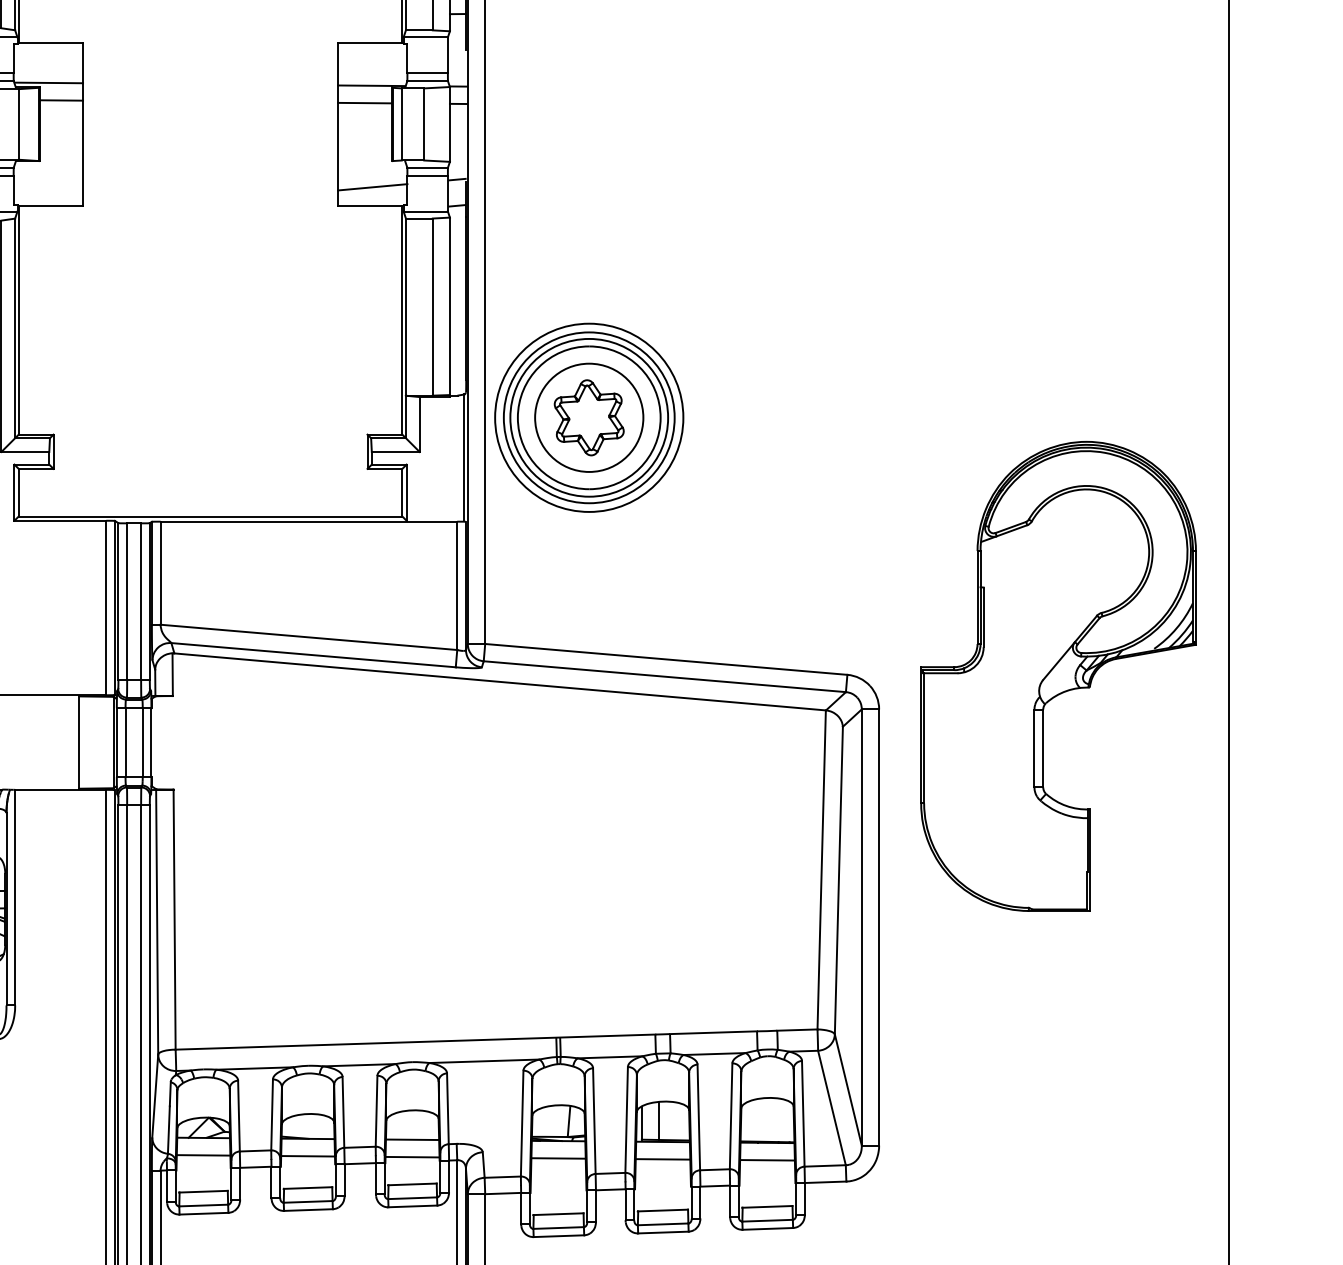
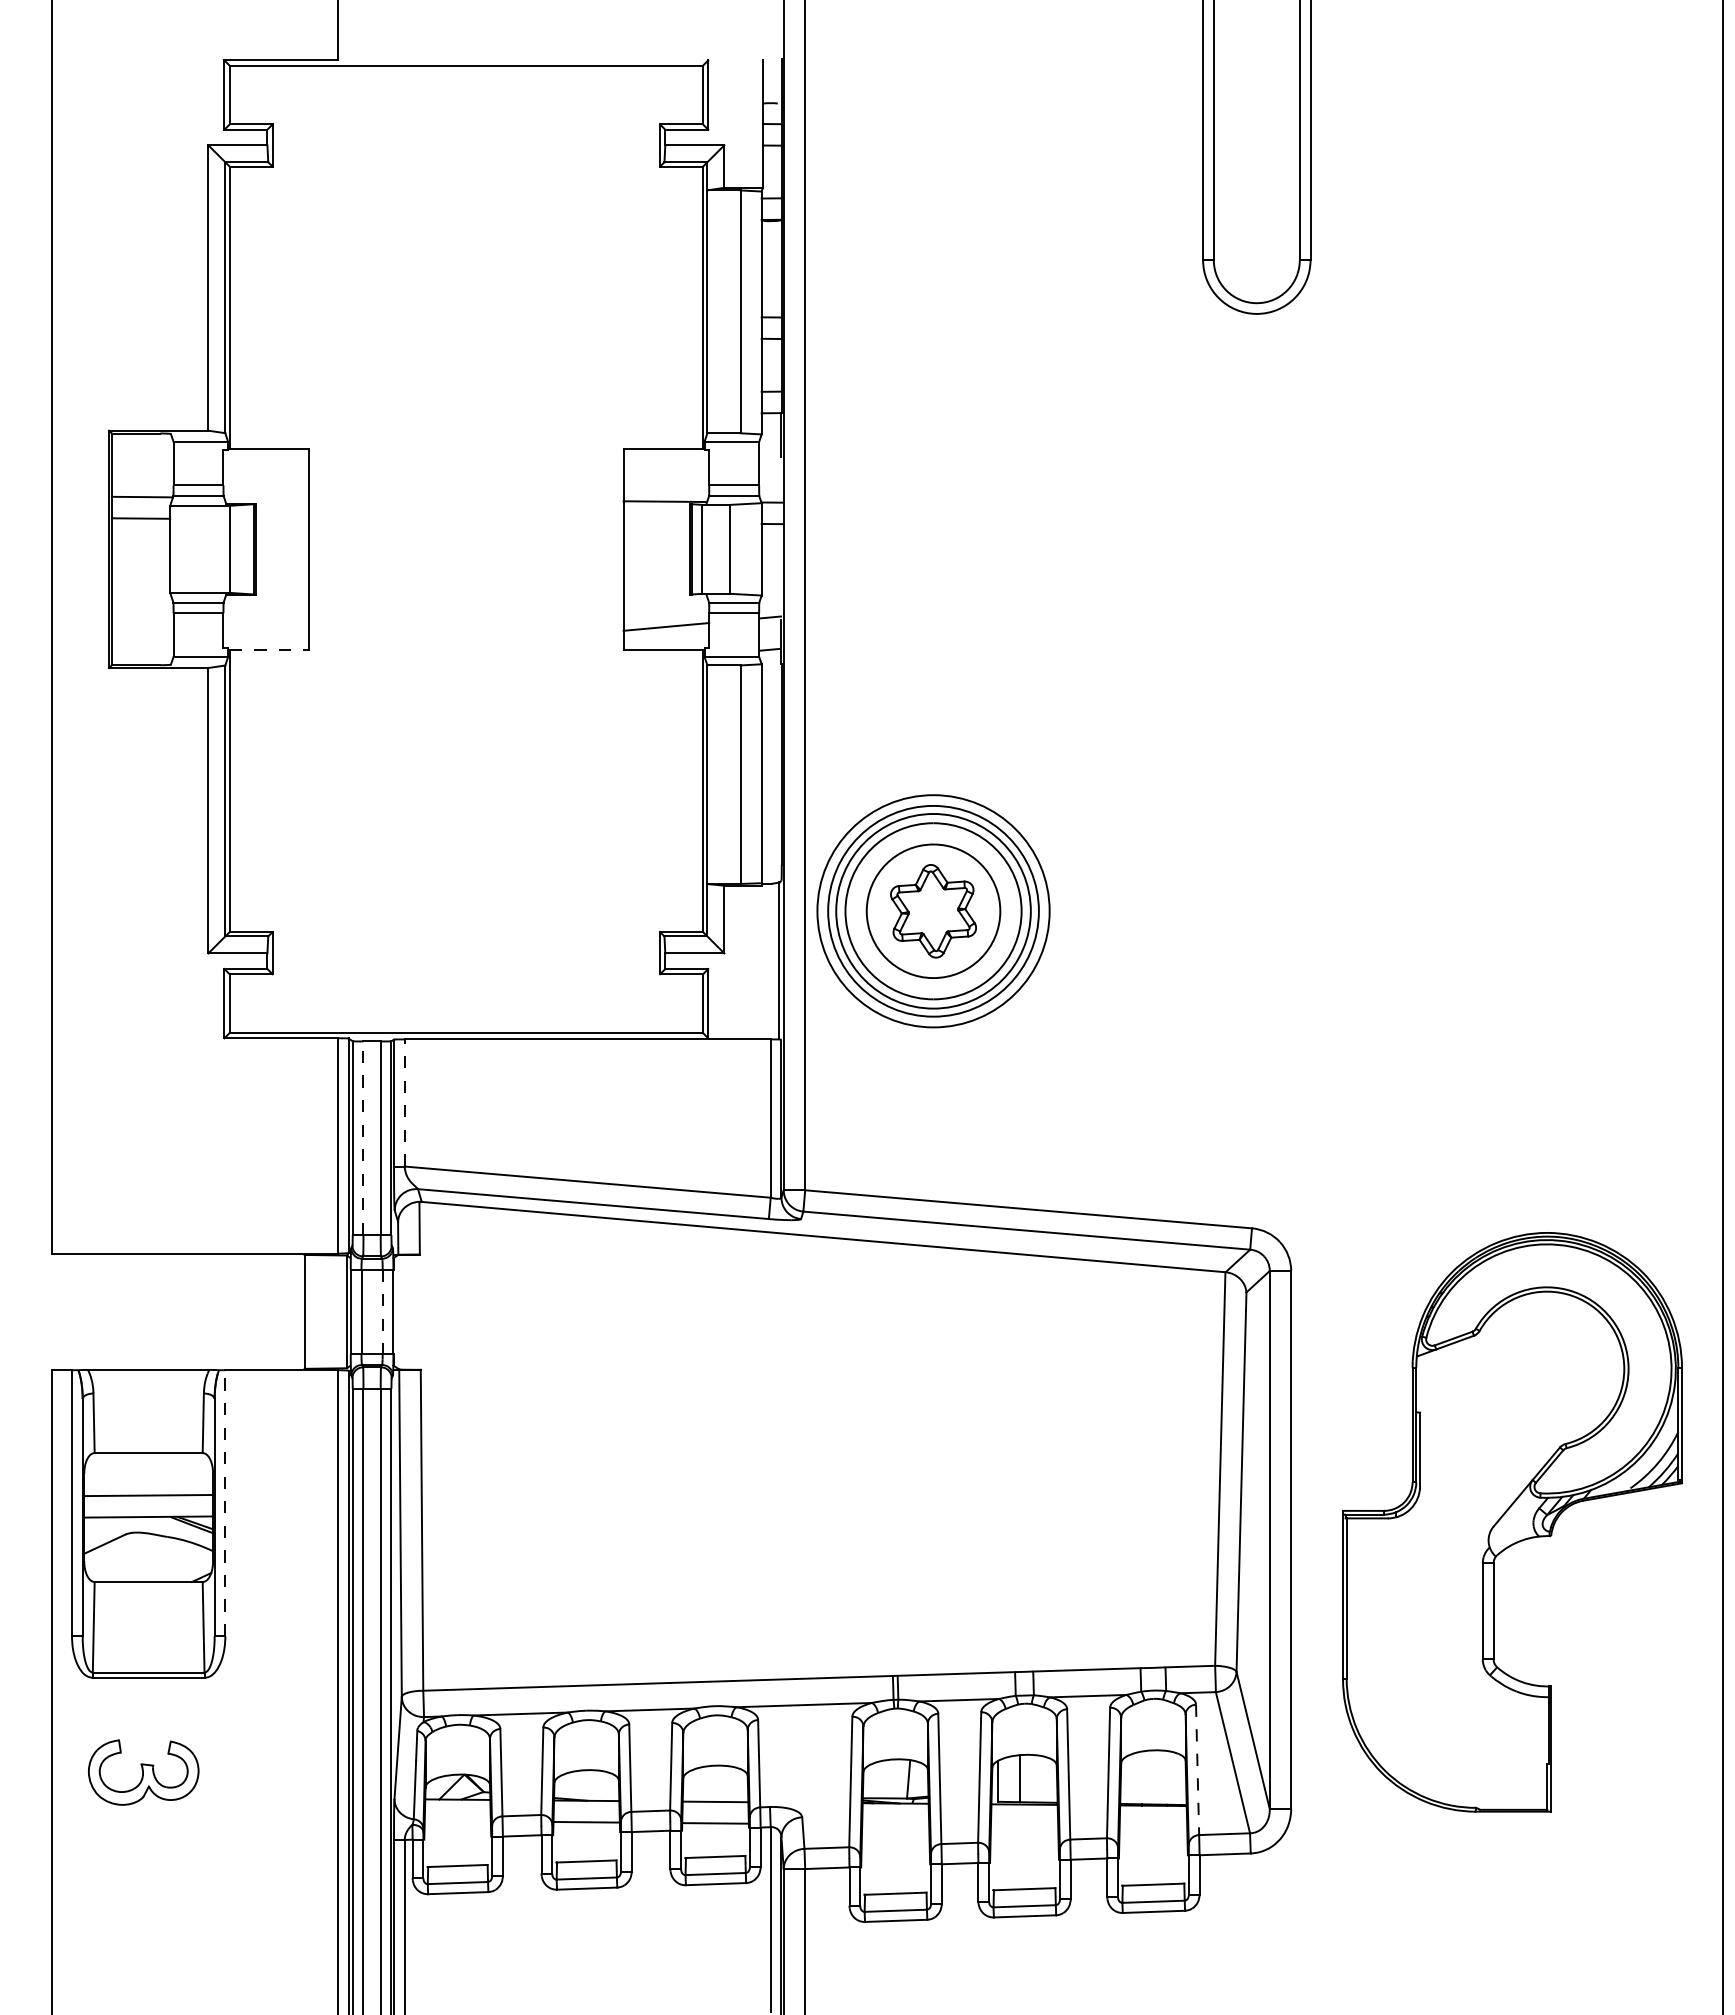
line: (49, 82) -> (267, 497), removed
line: (61, 100) -> (282, 519), removed
line: (364, 102) -> (656, 522), removed
line: (50, 205) -> (269, 649), solid -> dashed
line: (160, 572) -> (404, 1102), solid -> dashed
line: (127, 602) -> (363, 1138), solid -> dashed
part: (1058, 676) -> (1512, 1522), moved
line: (142, 743) -> (382, 1312), solid -> dashed
line: (15, 897) -> (225, 1503), solid -> dashed
line: (803, 1114) -> (1197, 1770), solid -> dashed
line: (203, 1154) -> (457, 1820), removed
line: (558, 1158) -> (895, 1824), removed
line: (662, 1158) -> (1024, 1825), removed
line: (767, 1159) -> (1153, 1826), removed

